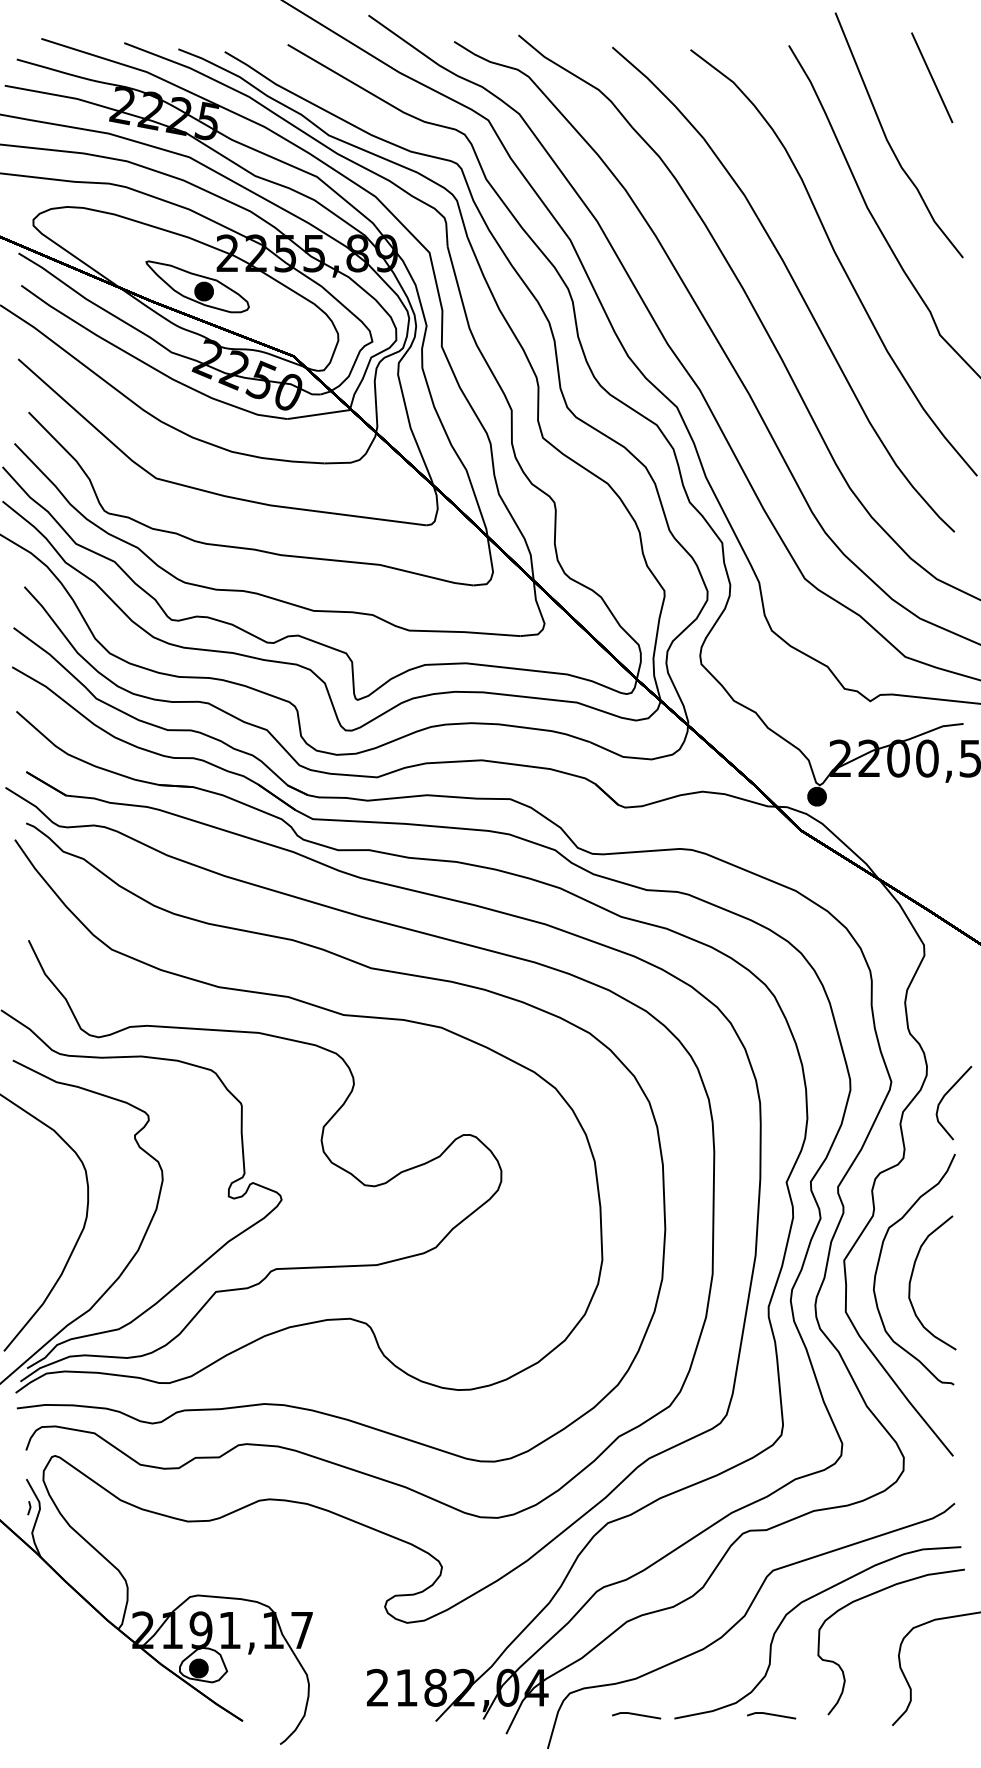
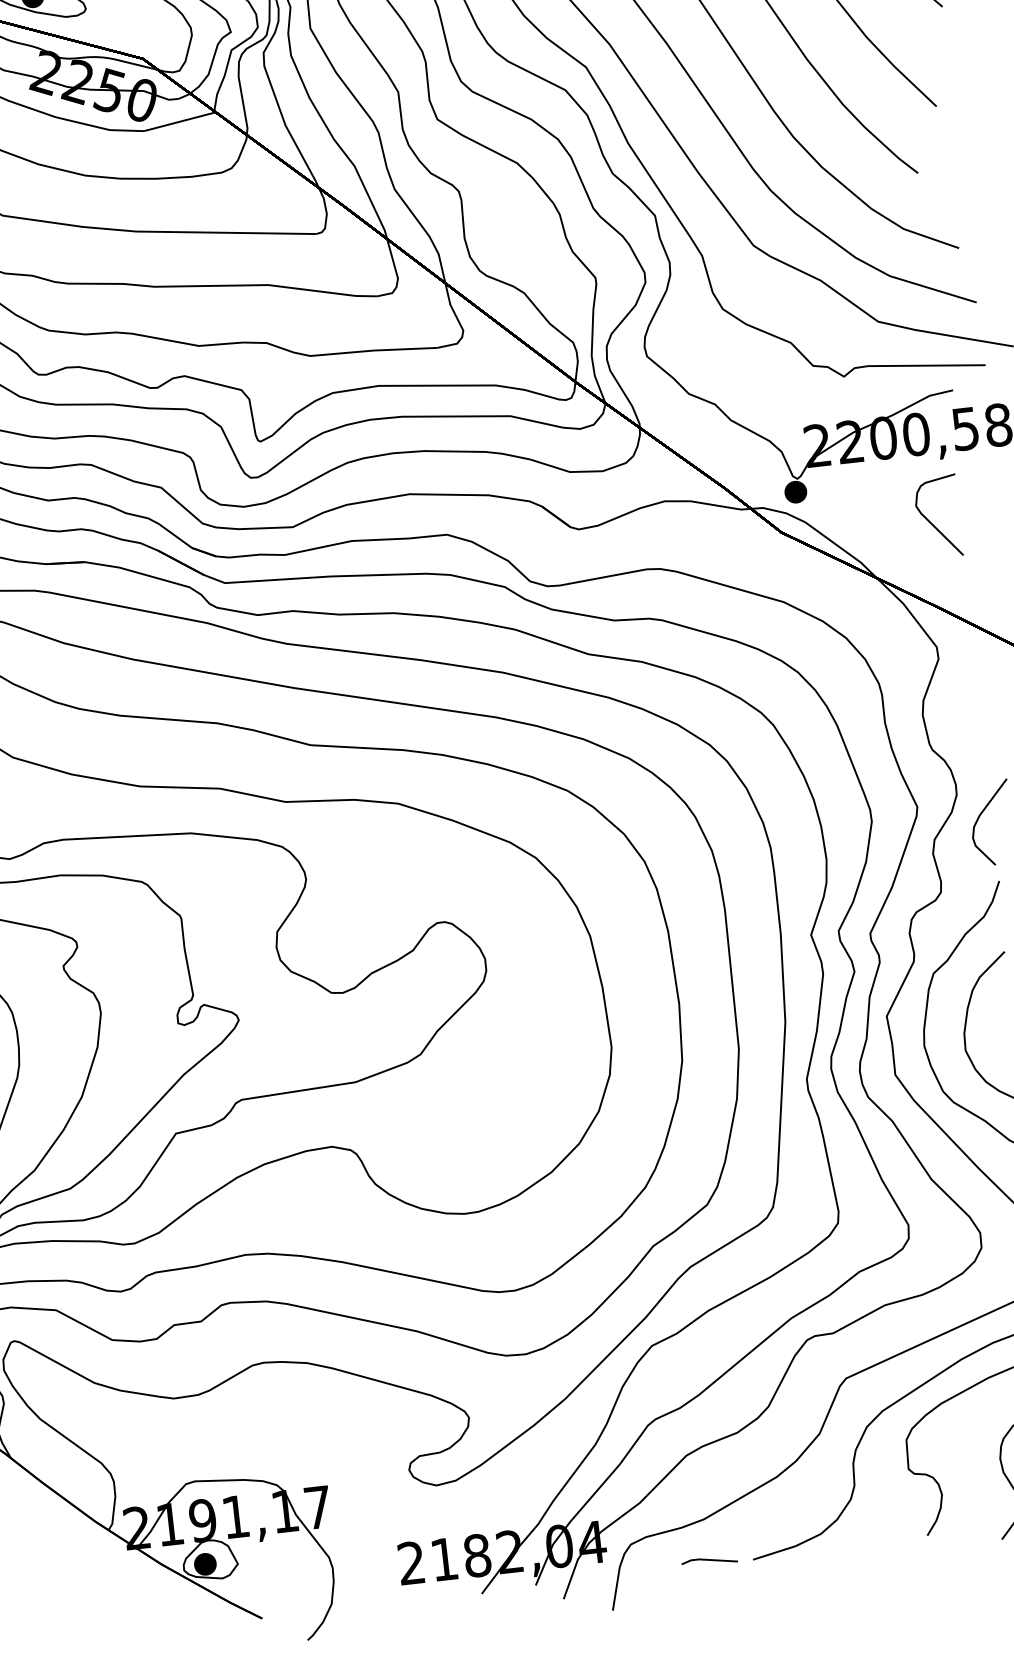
curve: (932, 836) -> (932, 522), added
line: (771, 1715) -> (863, 1543), removed

